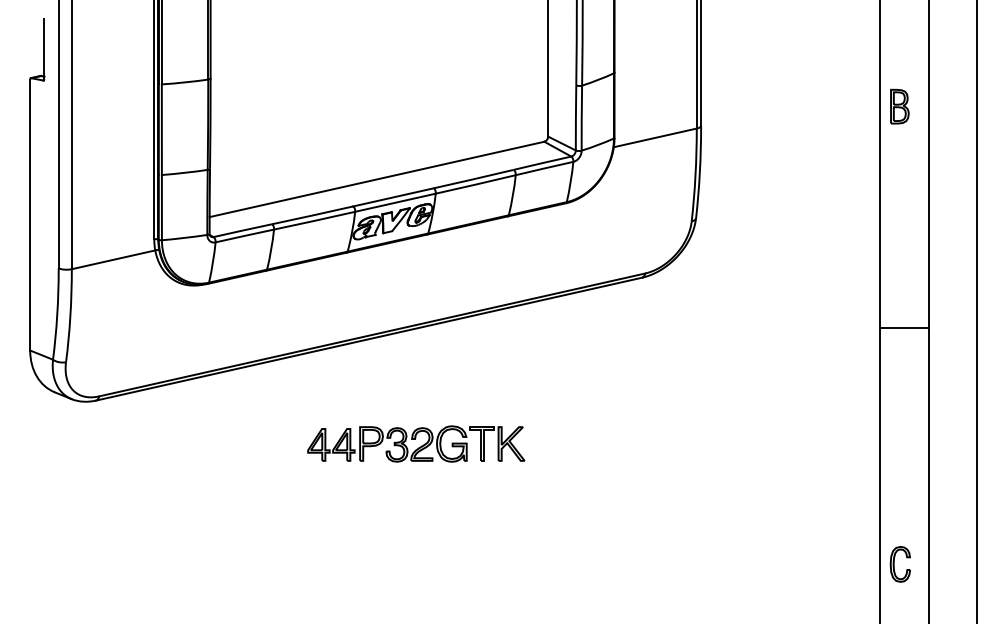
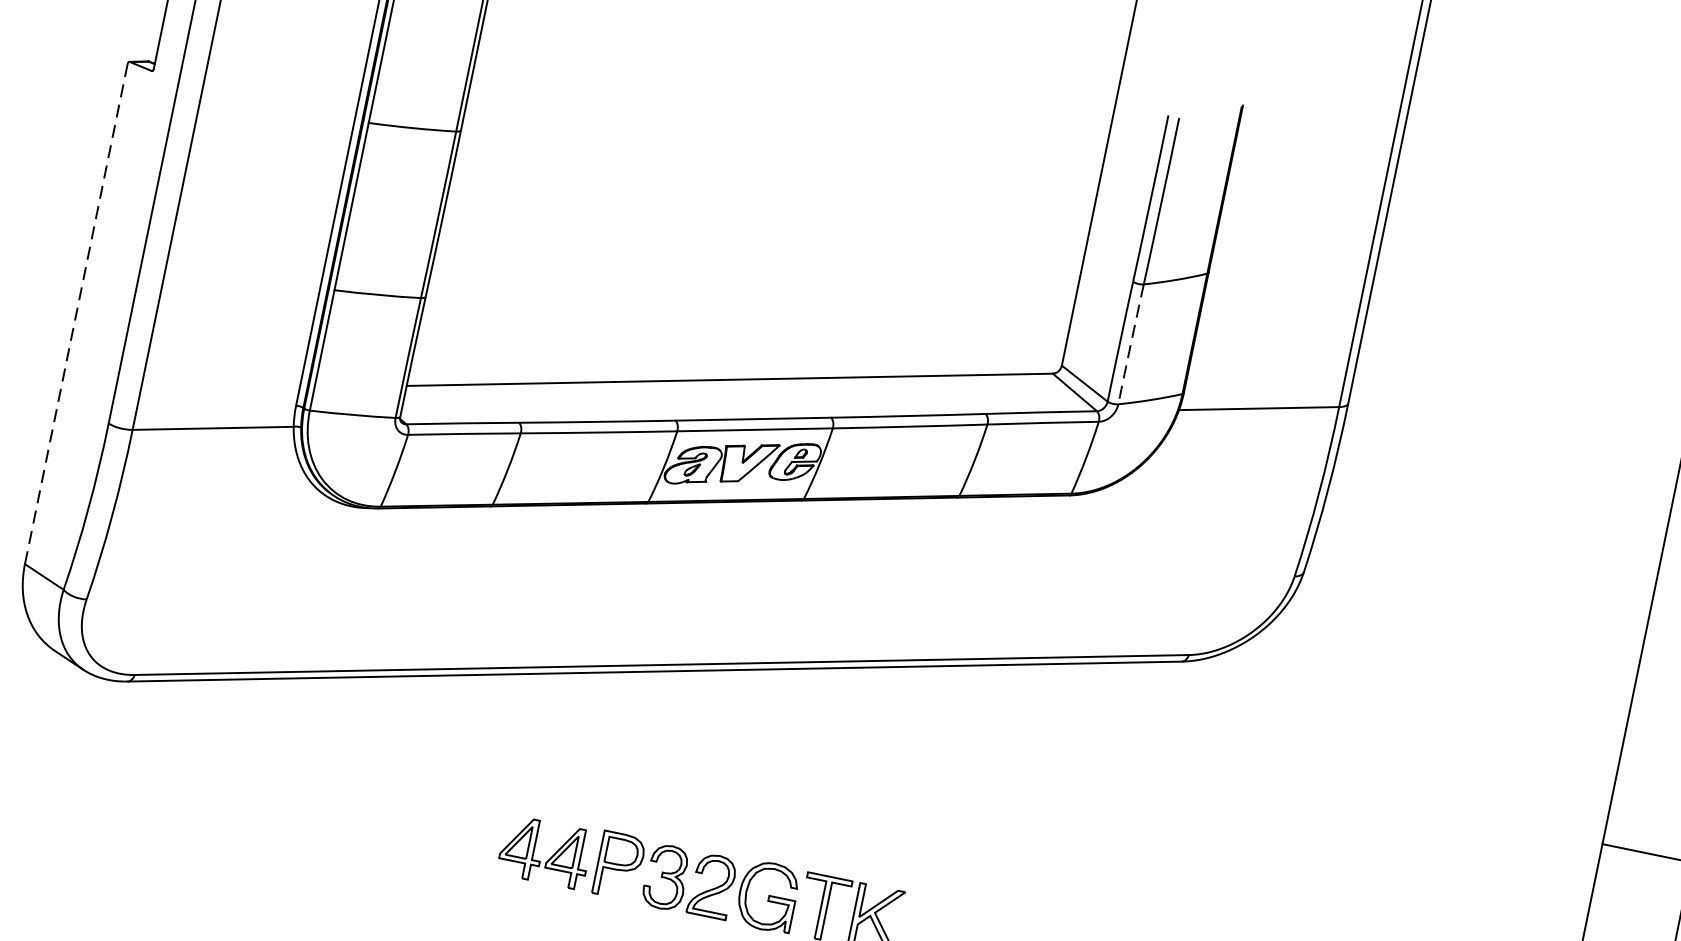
arc: (581, 118) -> (1130, 344), solid -> dashed
line: (30, 214) -> (77, 313), solid -> dashed

